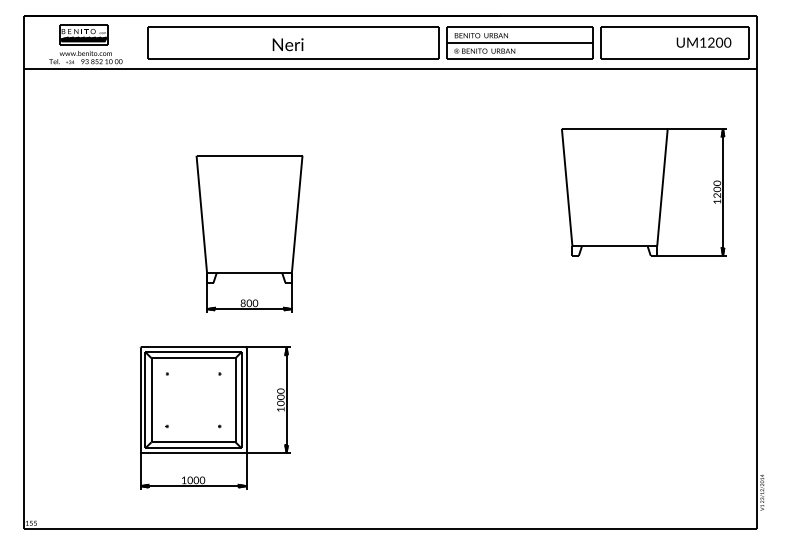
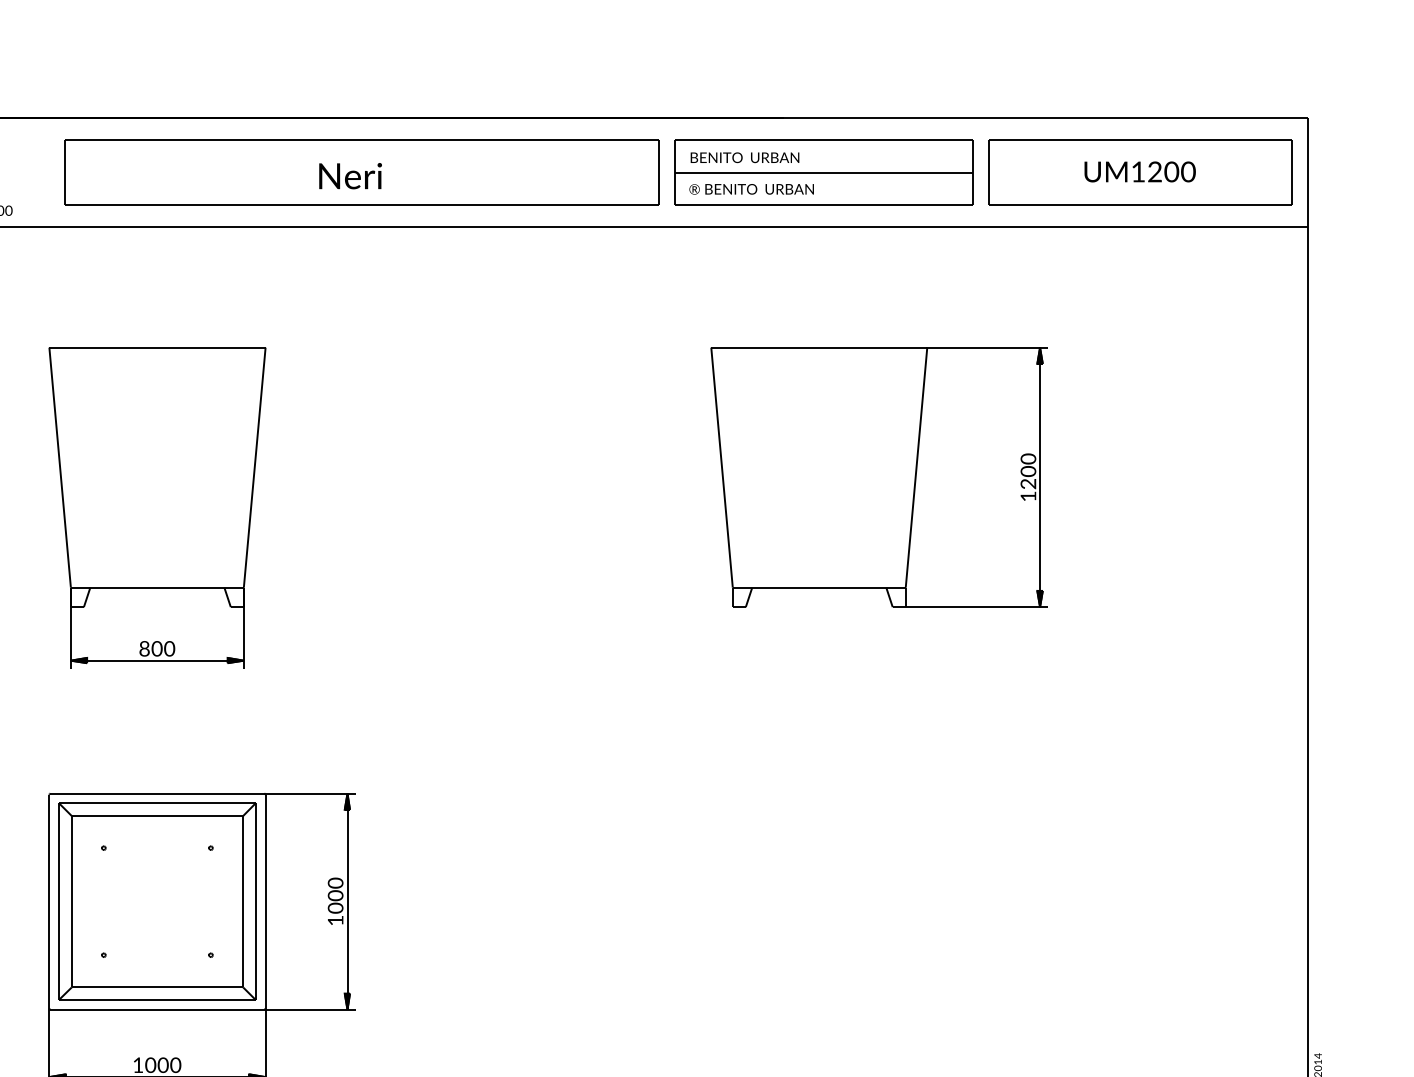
text: (703, 42) -> (1139, 171), moved
part: (643, 192) -> (877, 477), moved
part: (249, 233) -> (157, 506), moved

